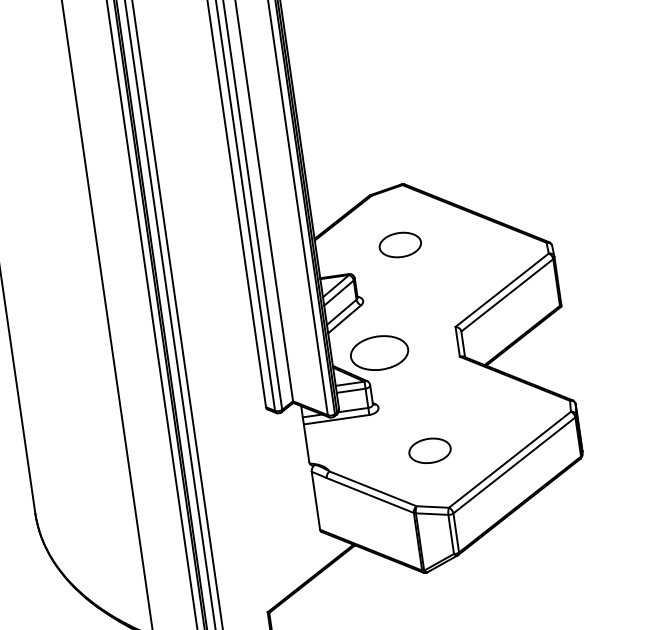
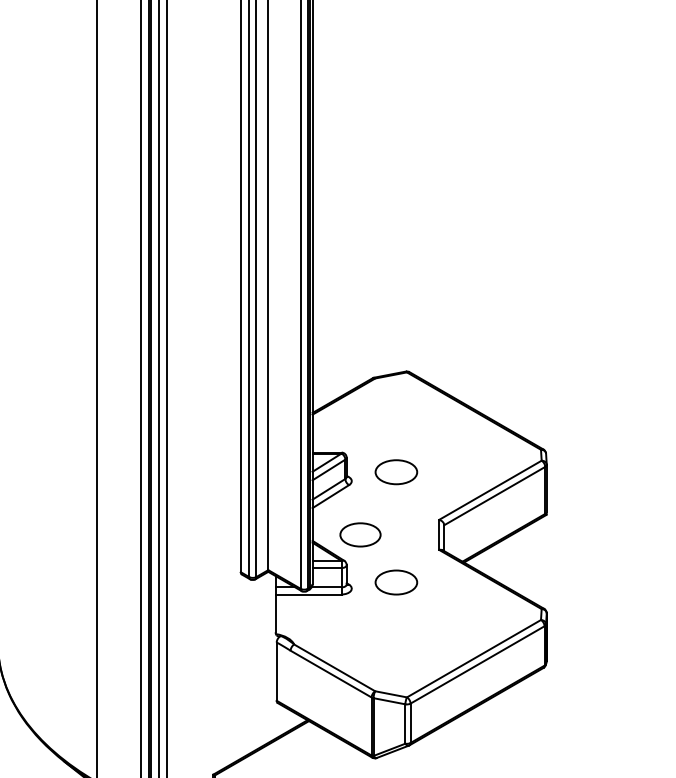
part: (400, 245) -> (396, 472), moved
part: (379, 352) -> (360, 534), size x0.7
part: (430, 450) -> (396, 582), moved

